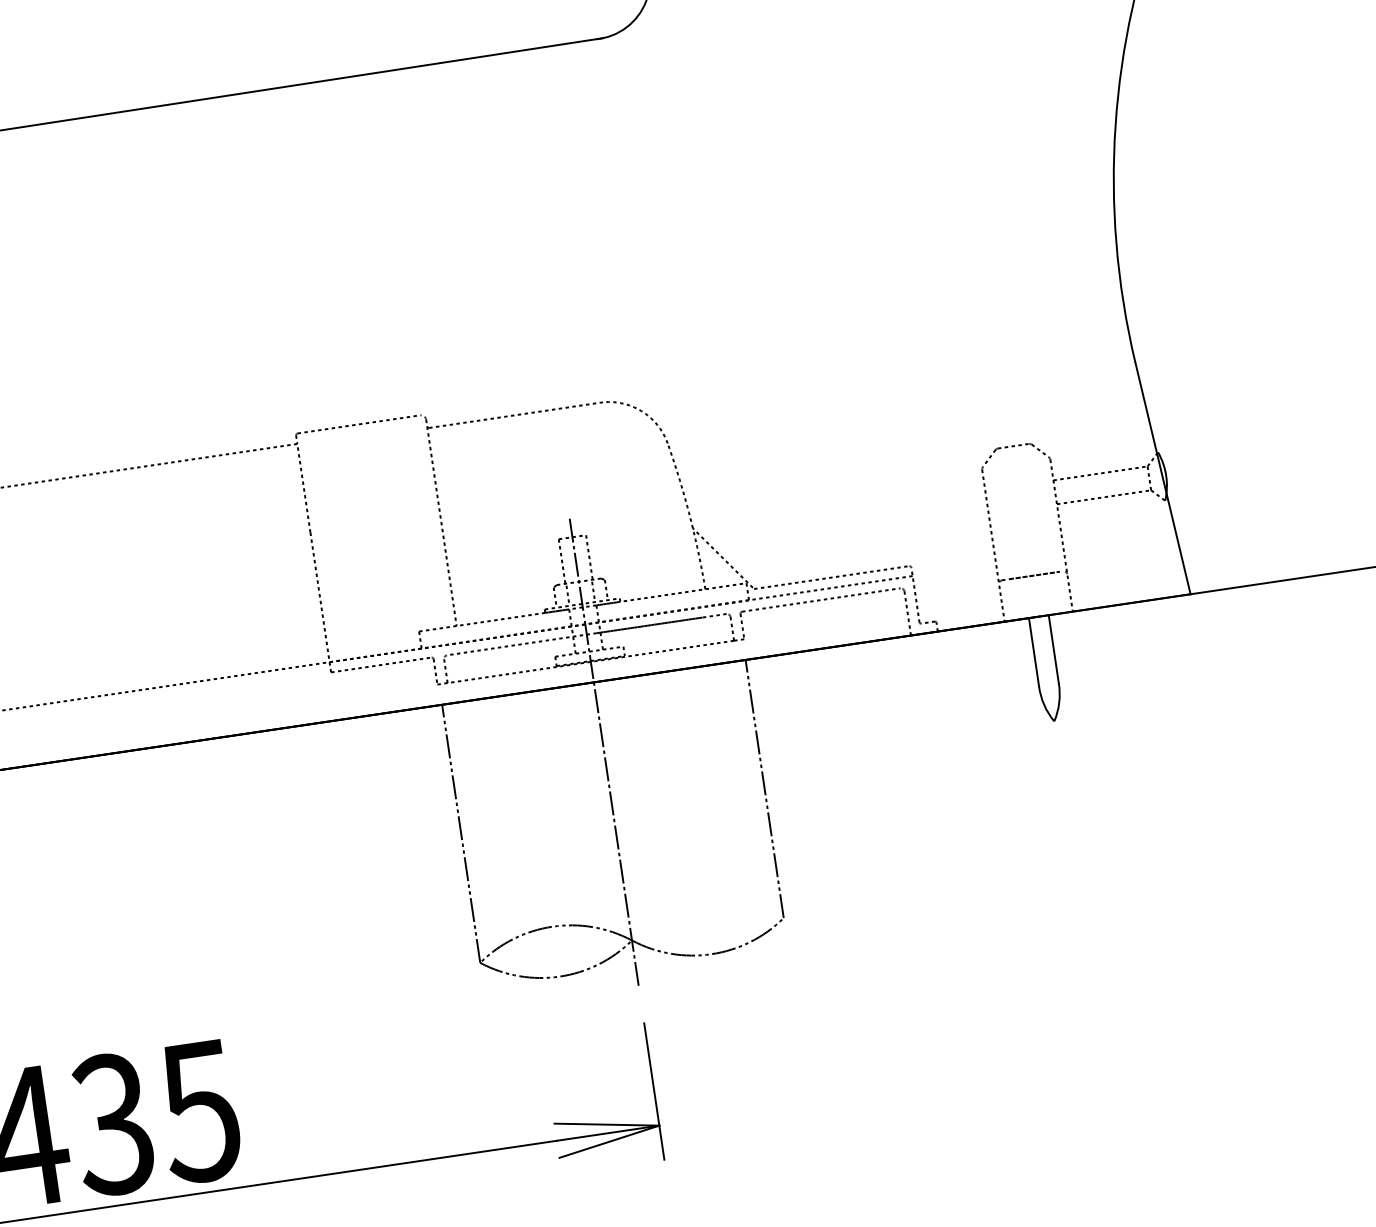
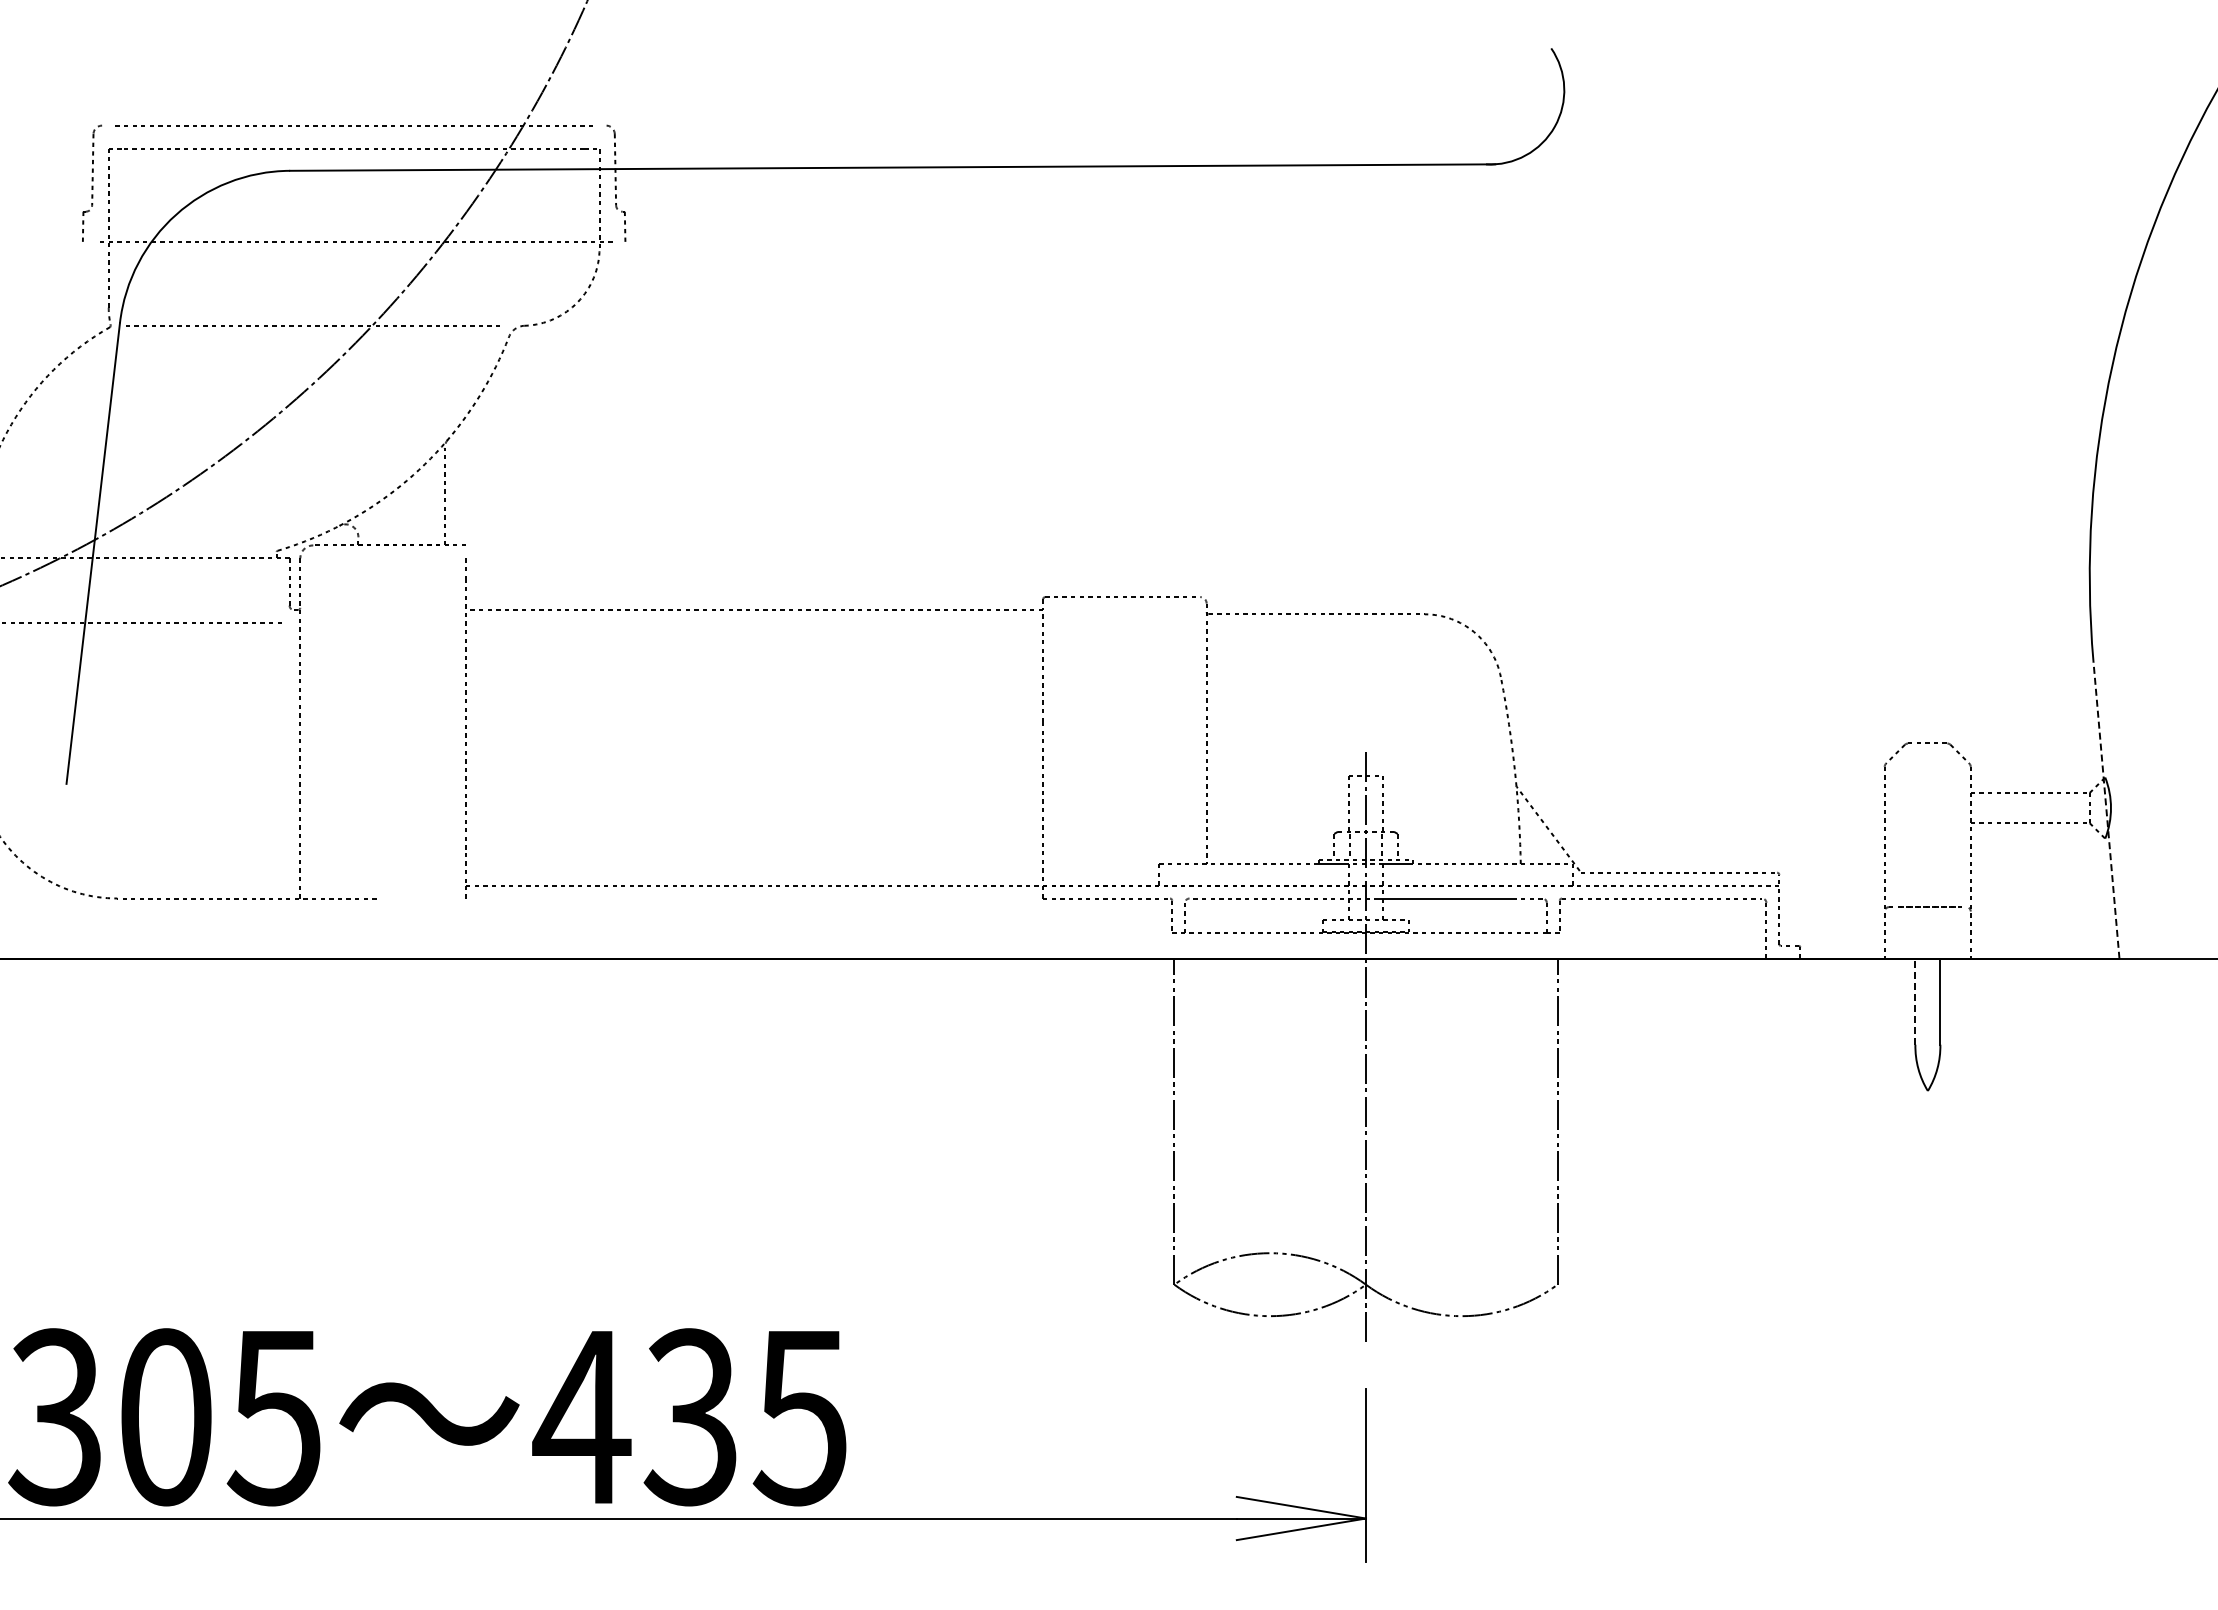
line: (1162, 478) -> (2106, 810), solid -> dashed
line: (1034, 651) -> (1915, 1001), solid -> dashed

